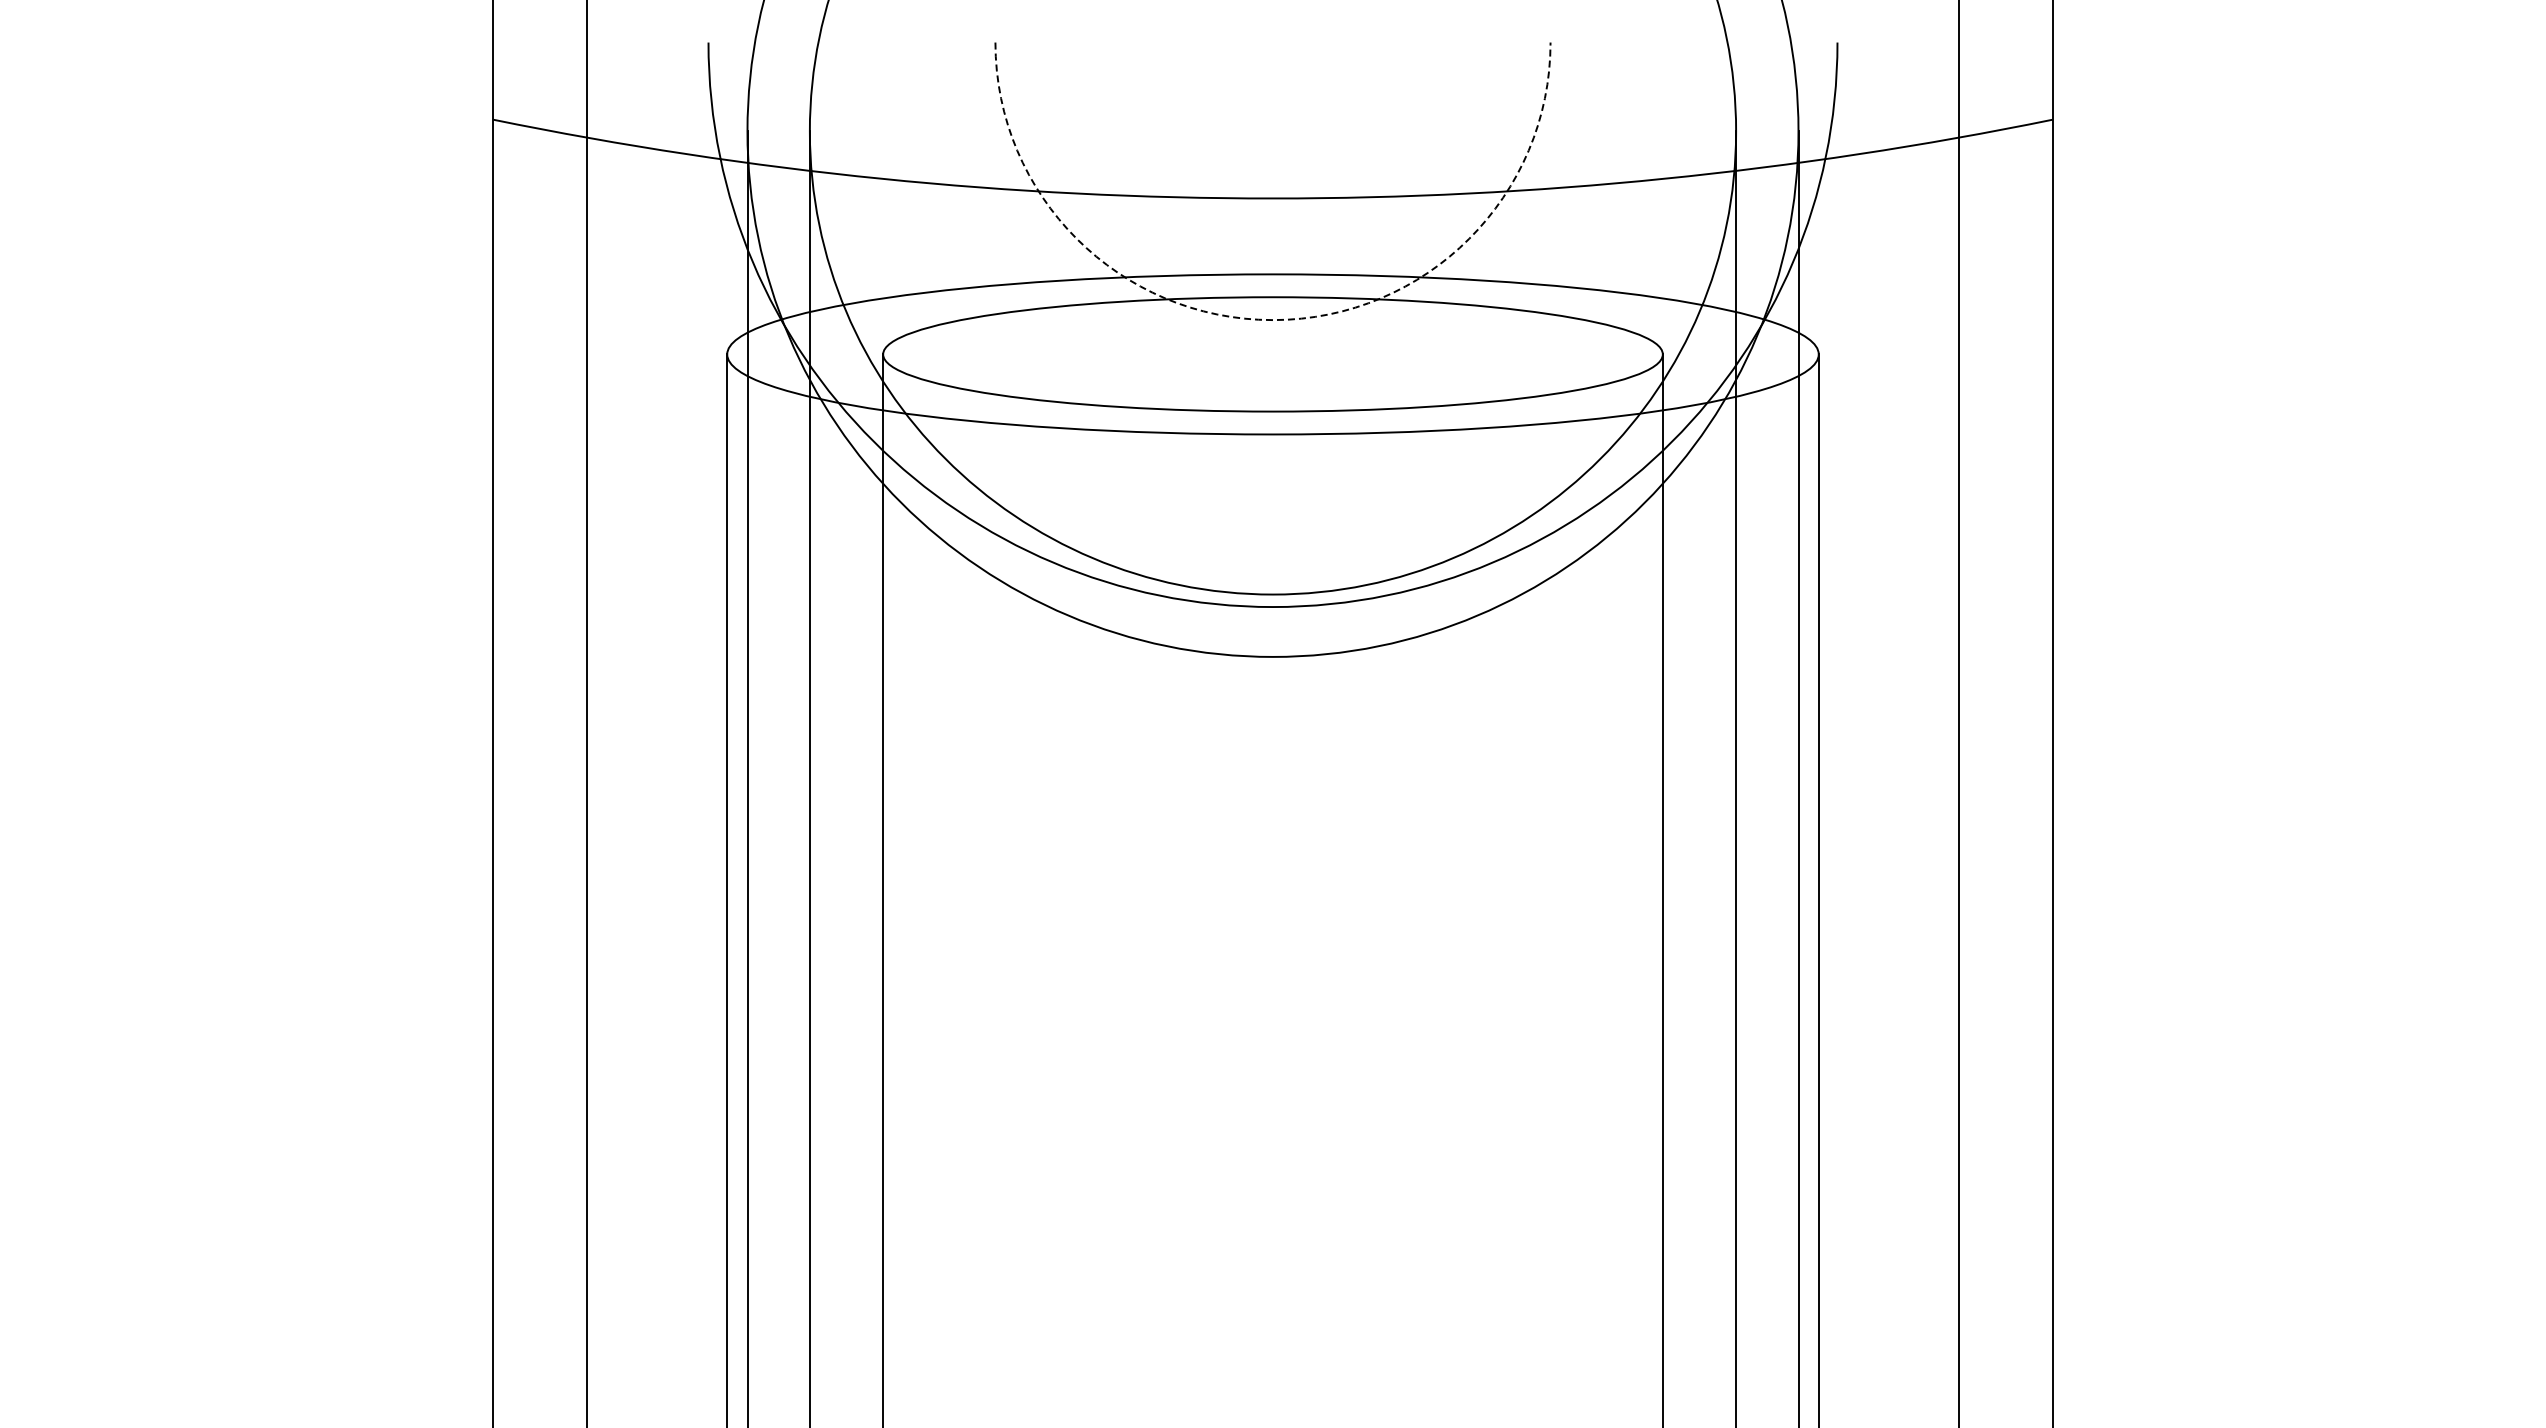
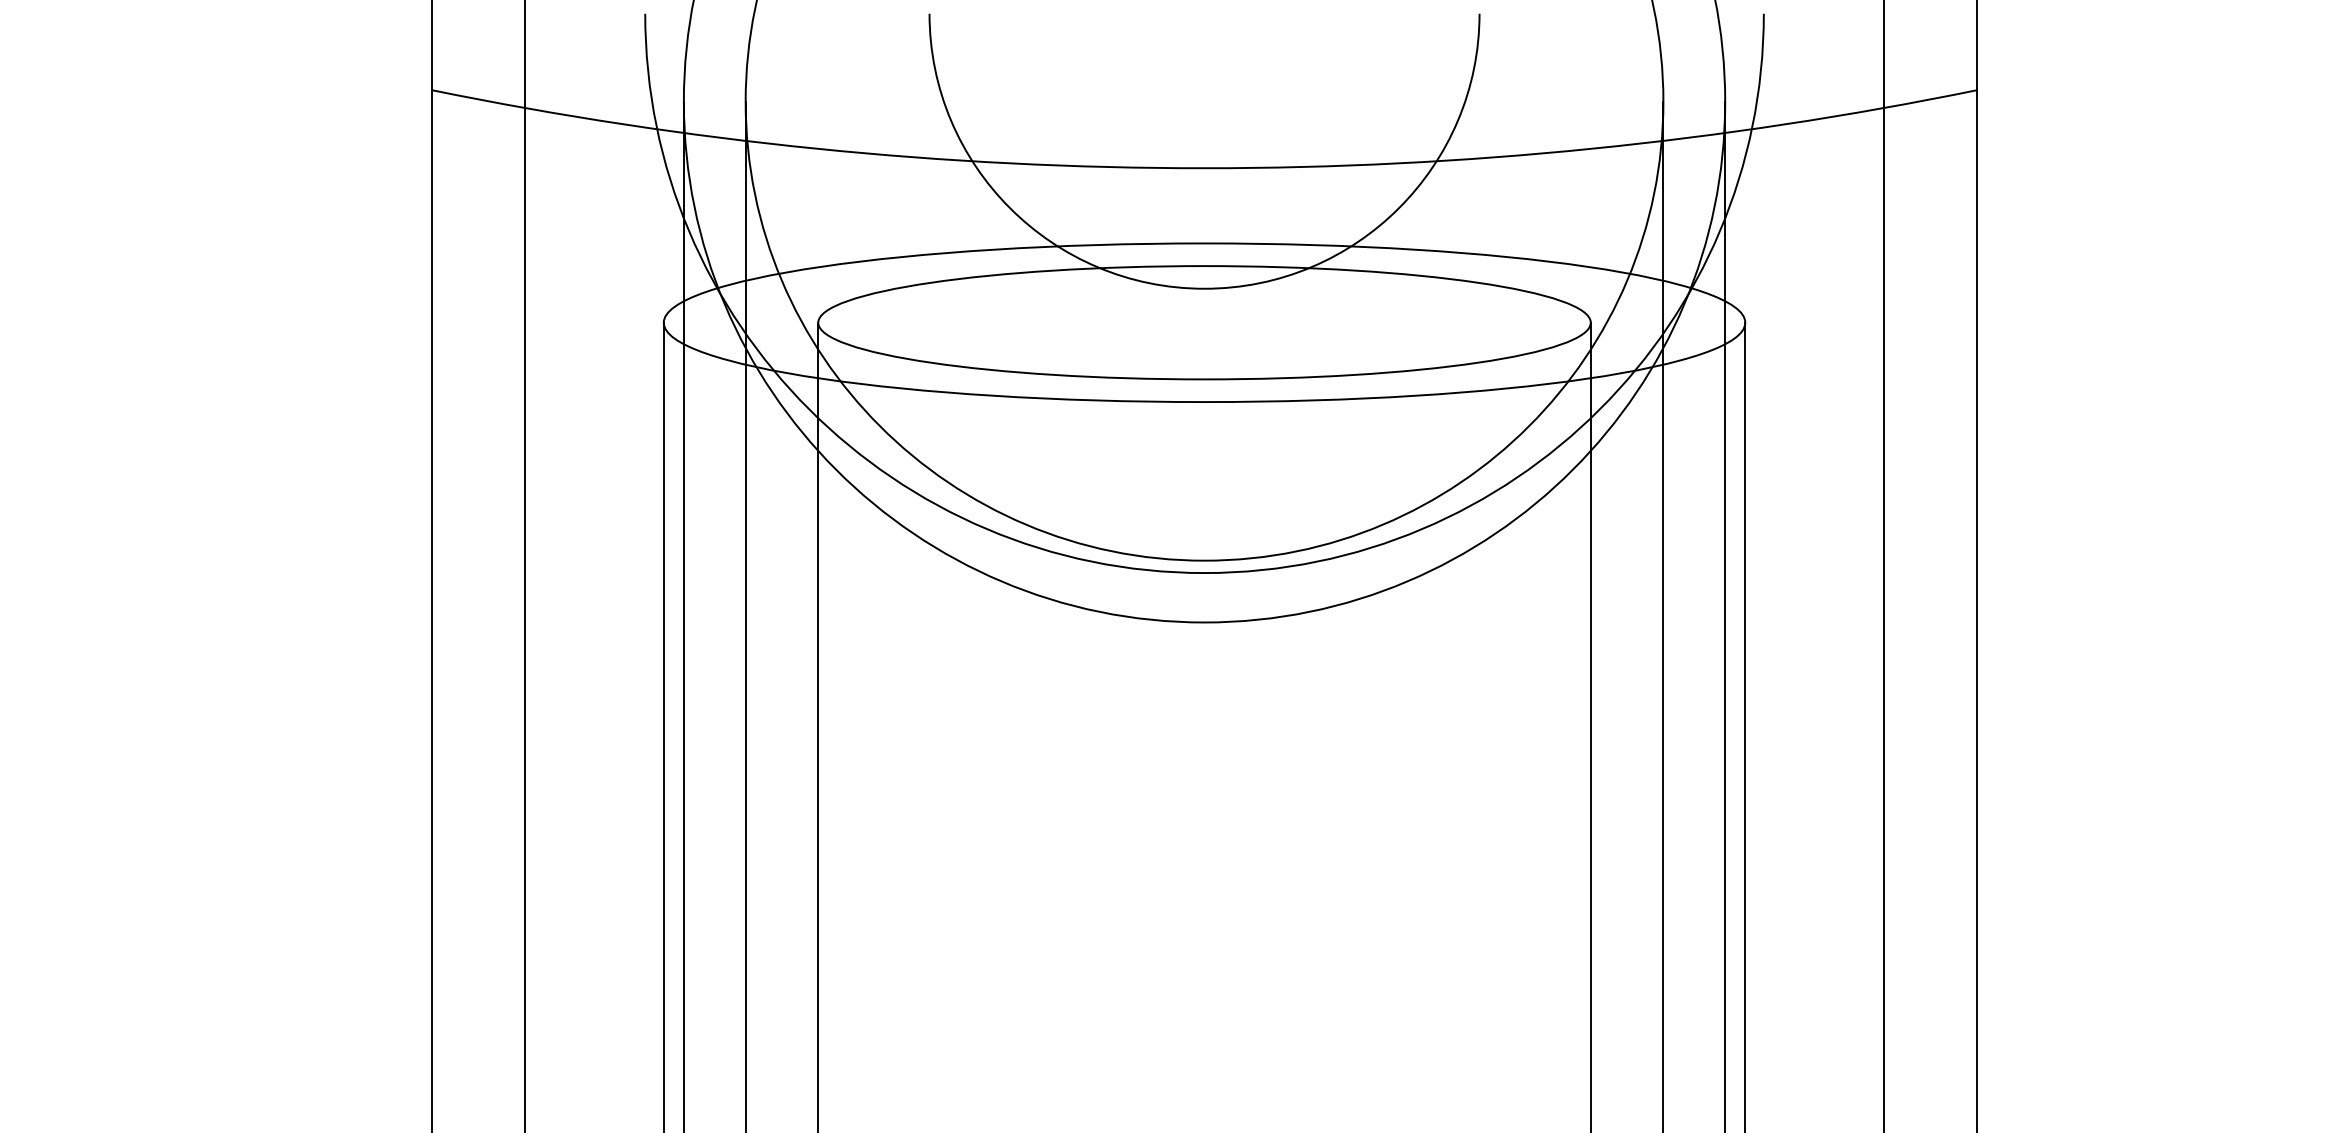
arc: (1273, 320) -> (1205, 289), dashed -> solid

